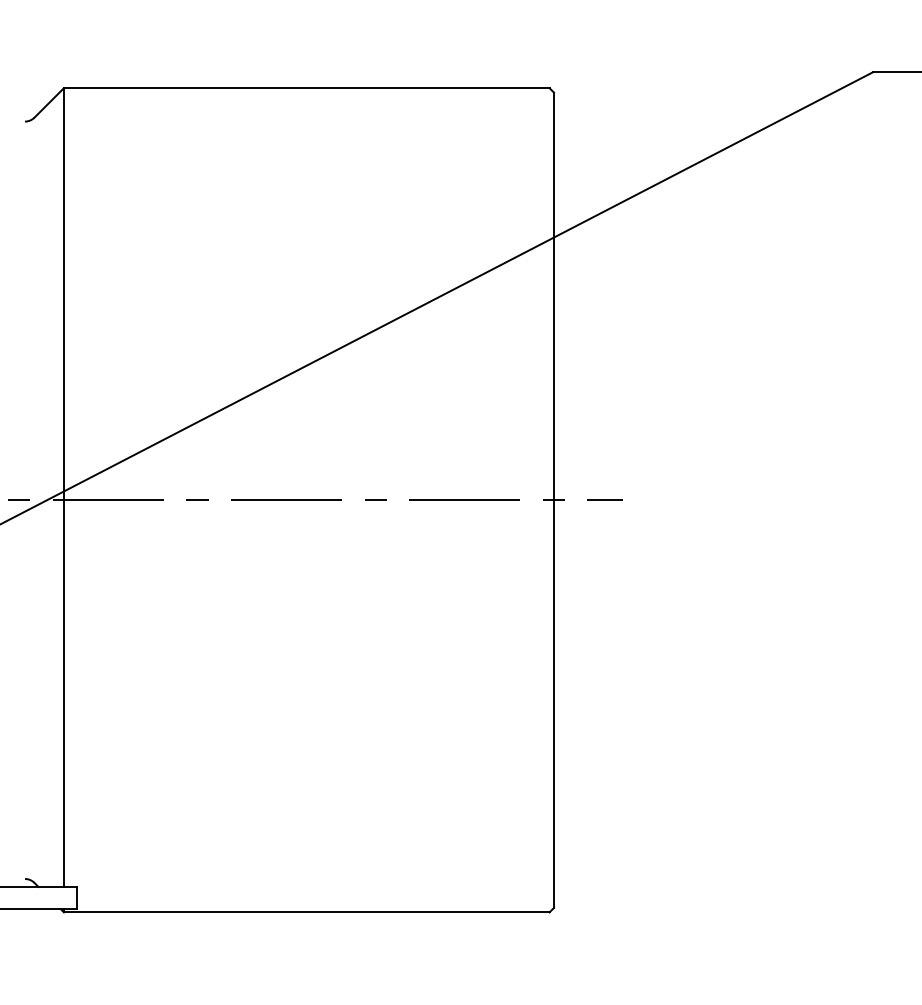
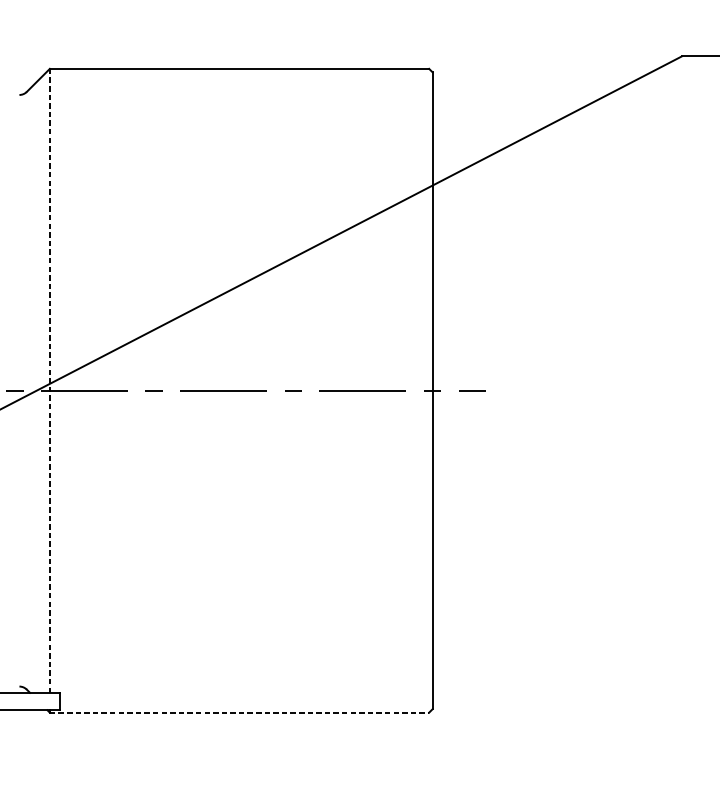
line: (63, 488) -> (49, 381), solid -> dashed
line: (306, 912) -> (239, 712), solid -> dashed

